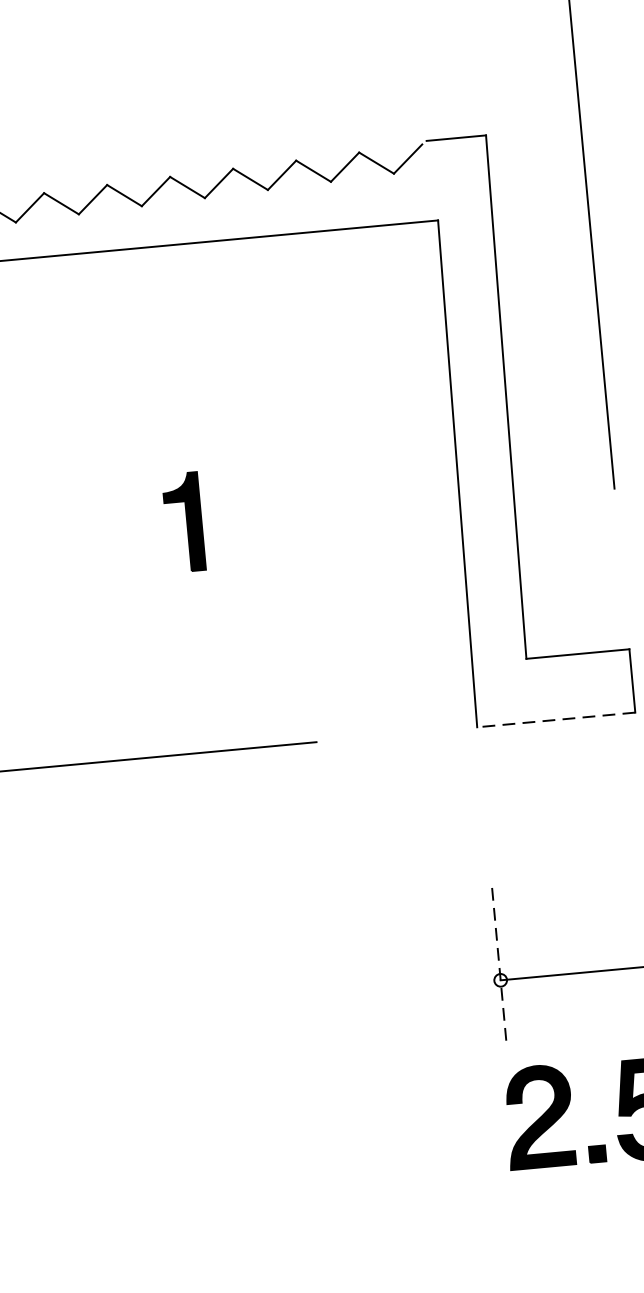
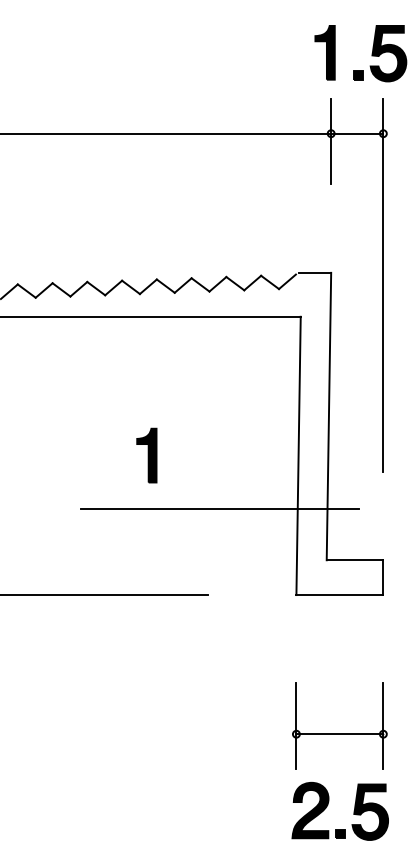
part: (183, 522) -> (146, 455), moved
line: (322, 584) -> (219, 509), added
line: (555, 720) -> (339, 595), dashed -> solid
line: (499, 966) -> (296, 726), dashed -> solid

